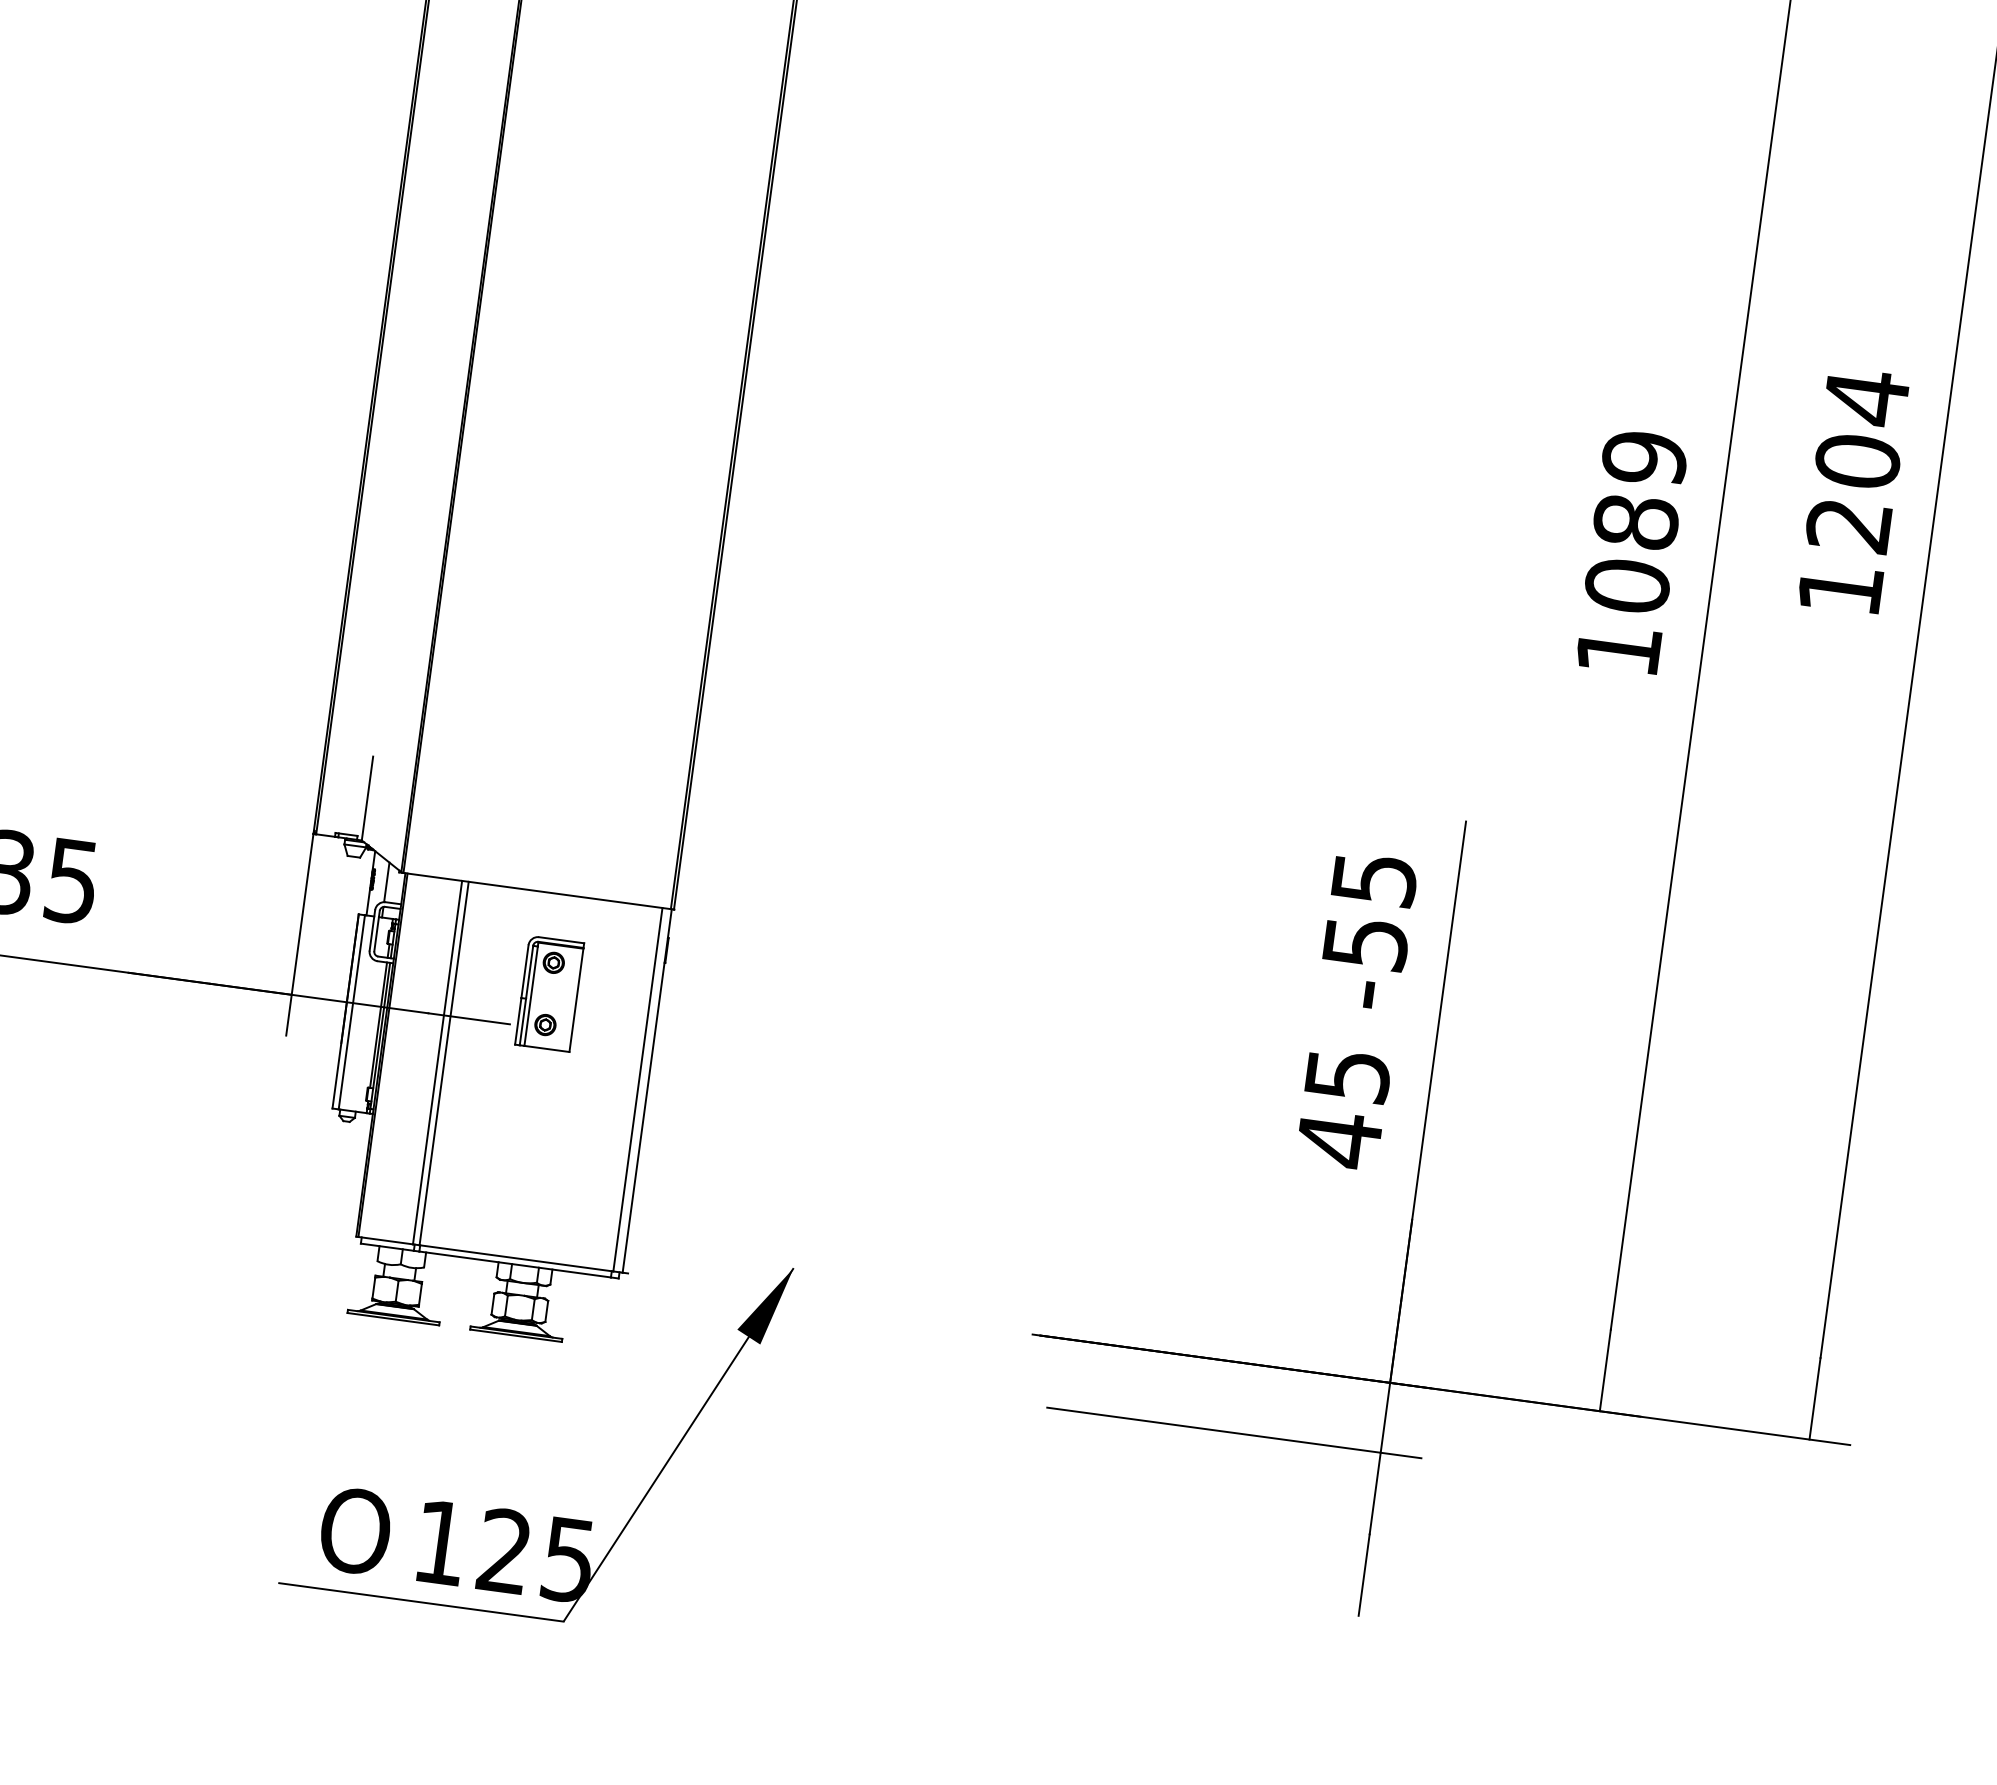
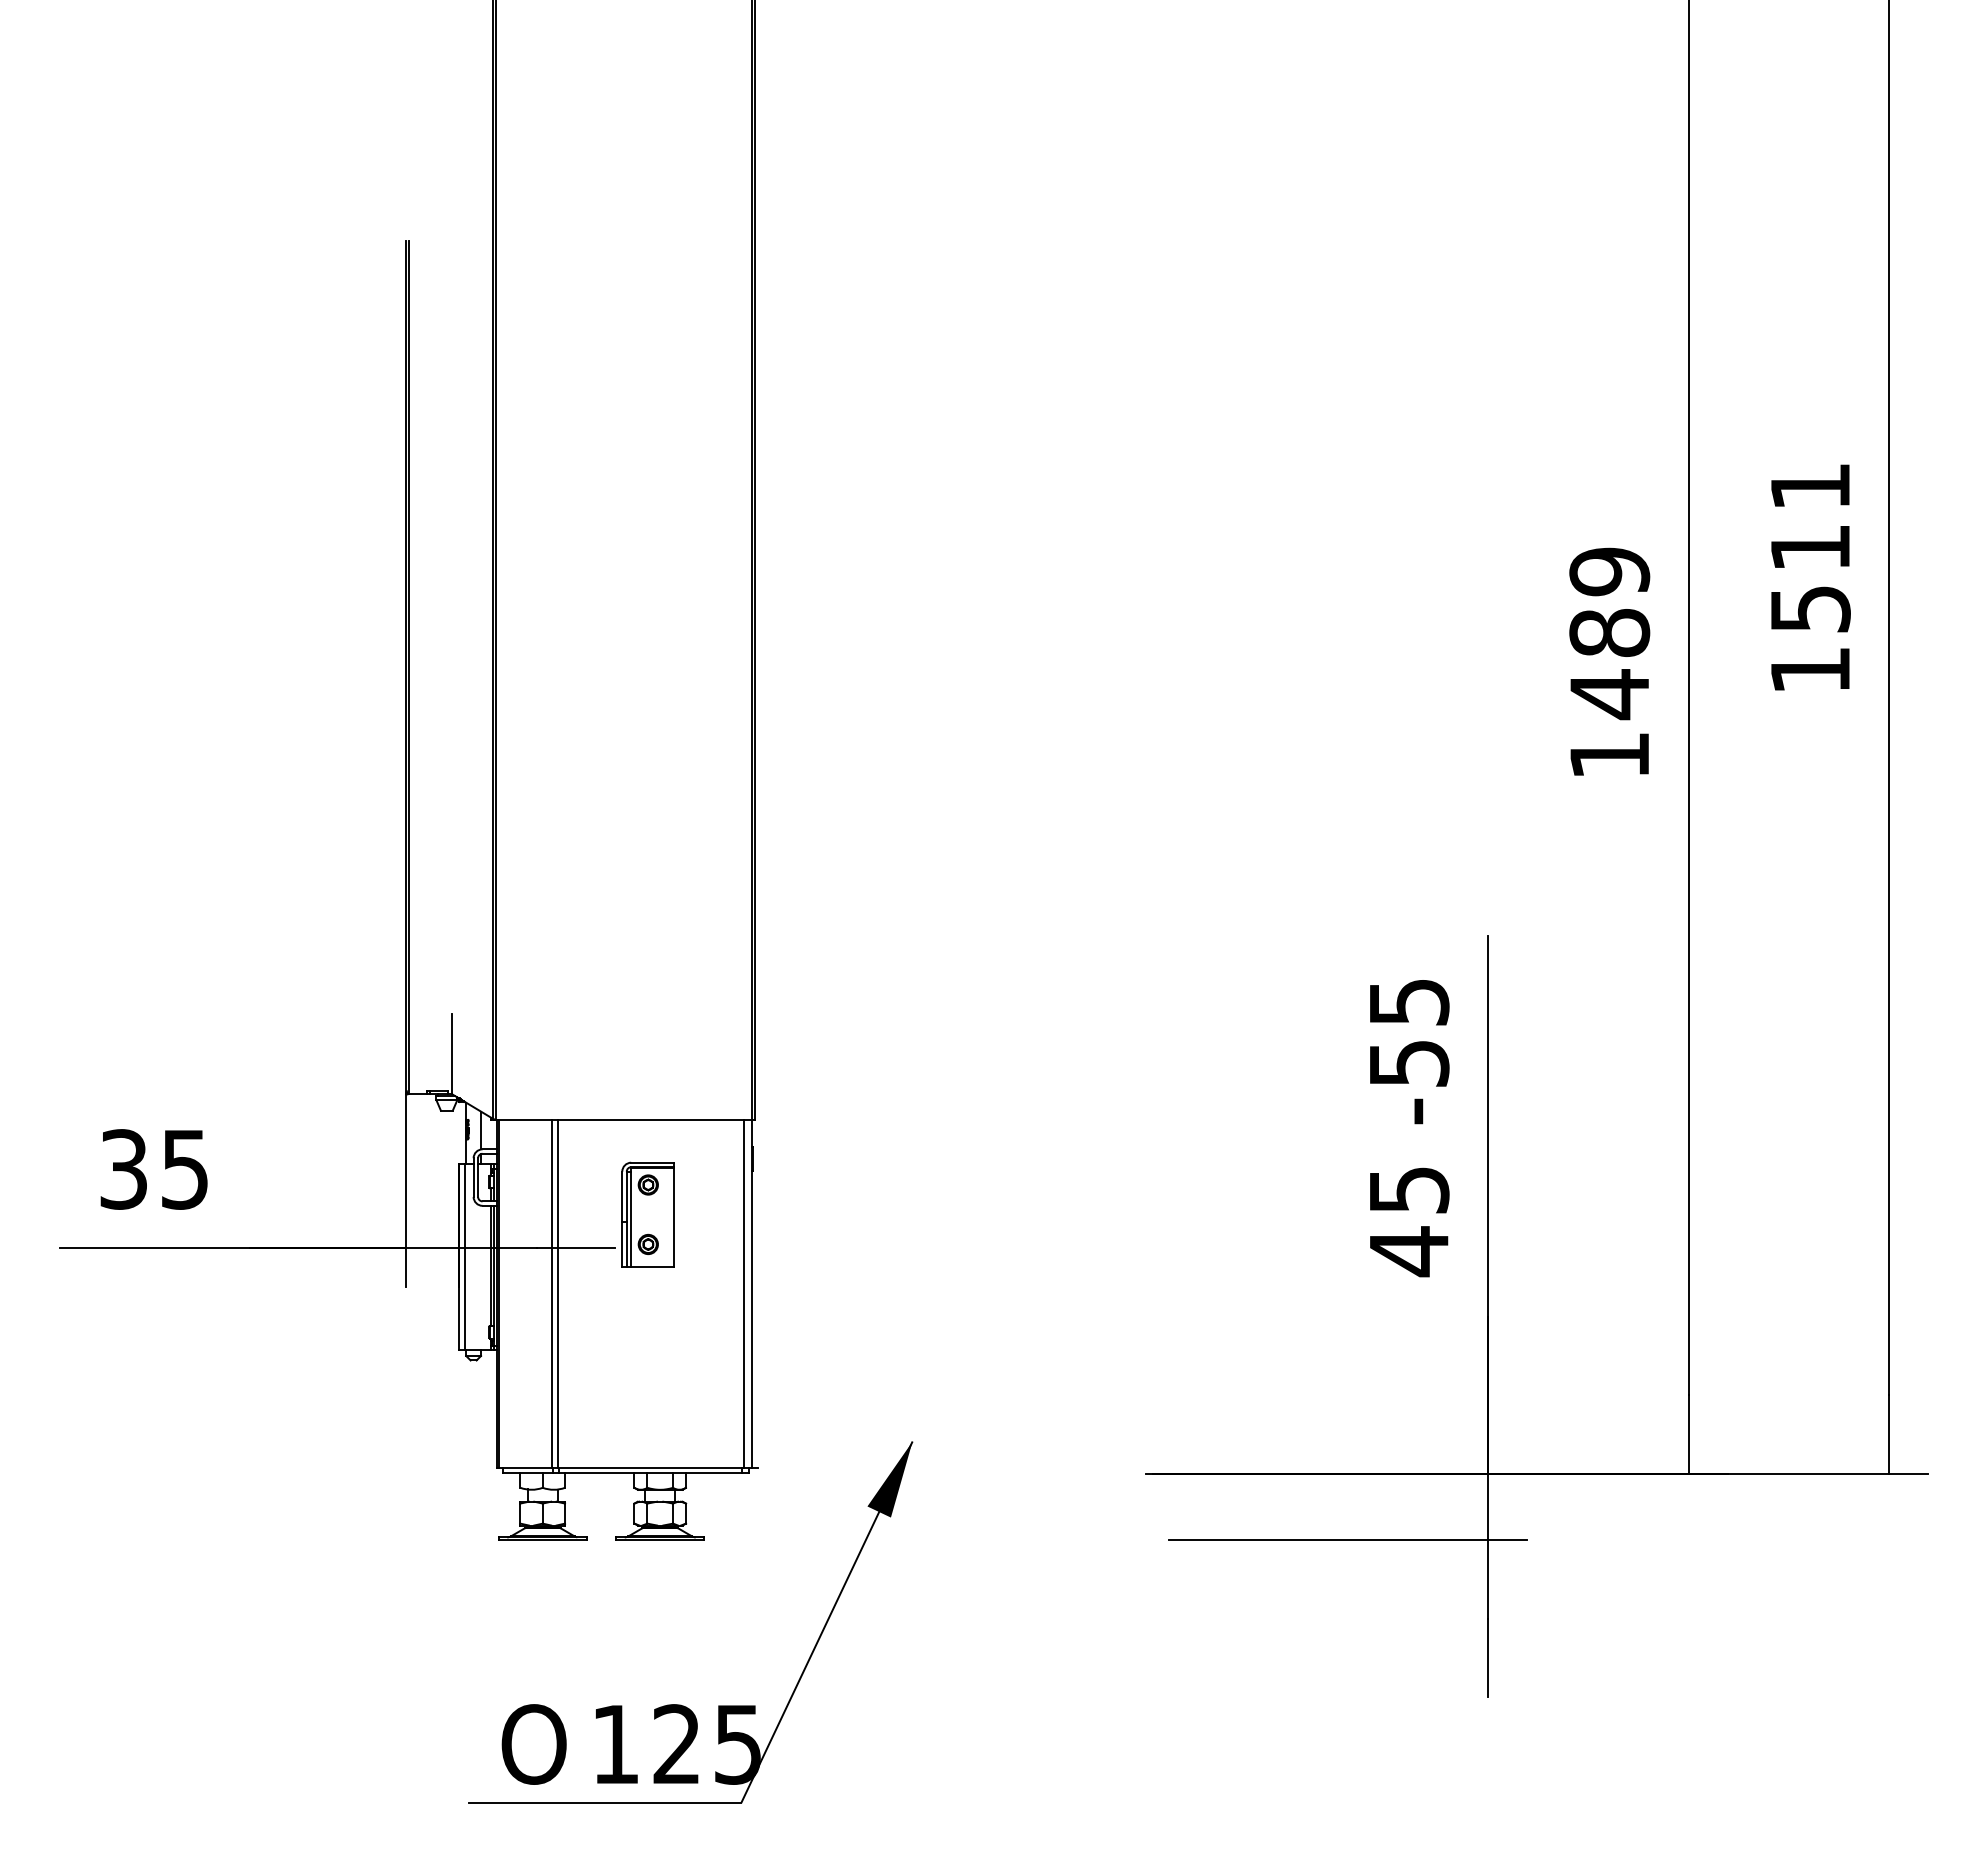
text: (1858, 460) -> (1810, 546), 1204 -> 1511
text: (1627, 586) -> (1609, 694), 1089 -> 1489

